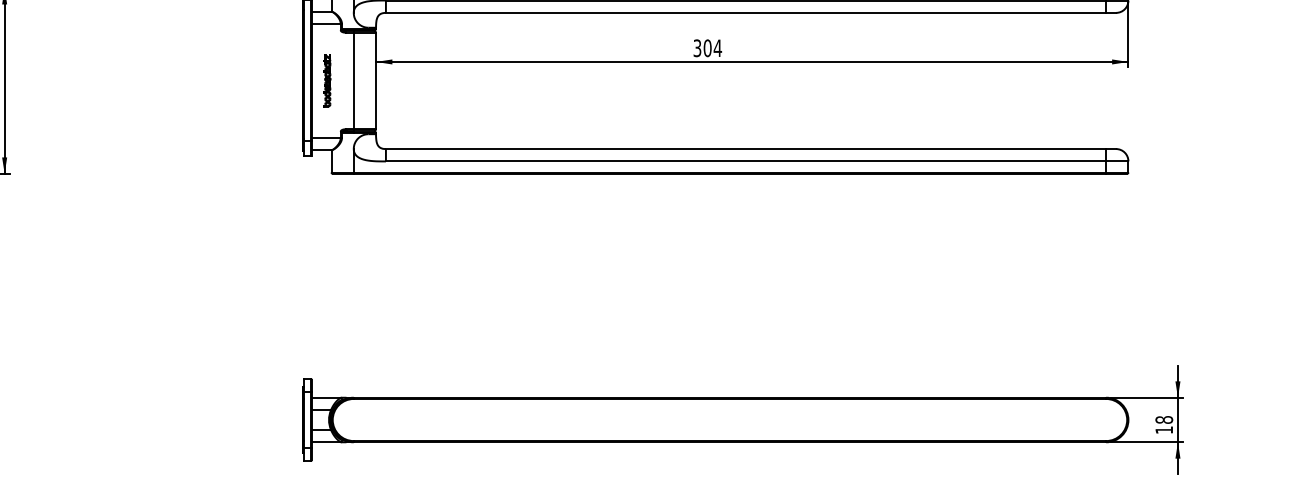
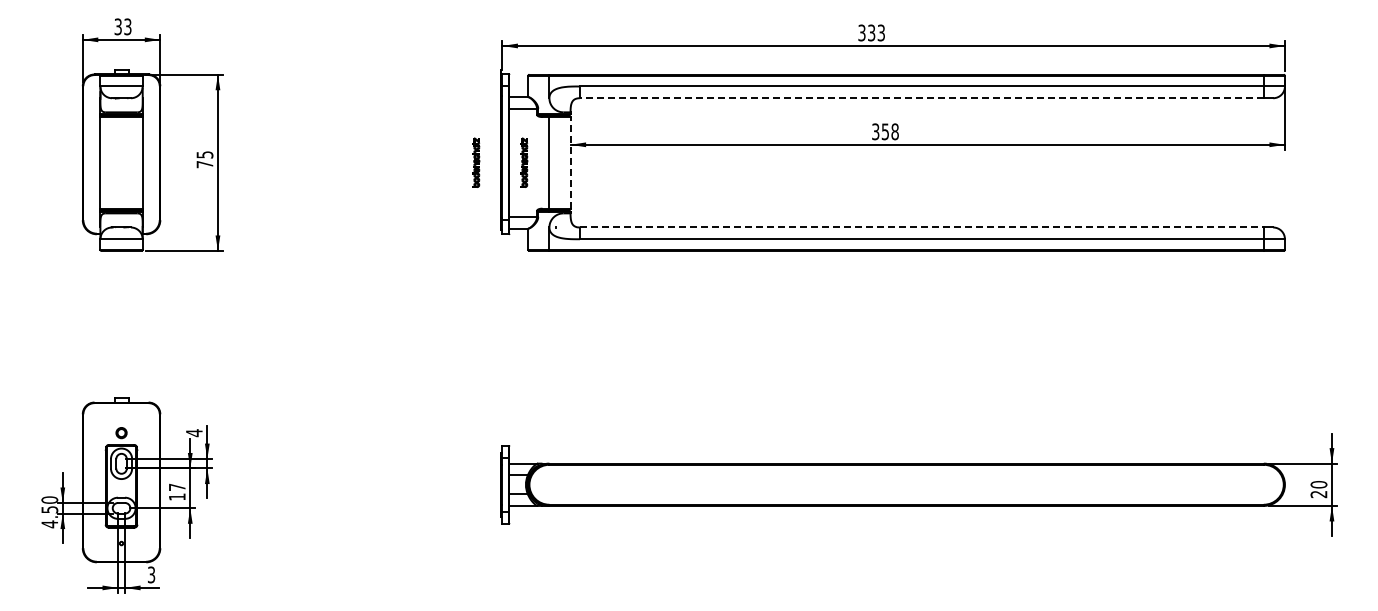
line: (745, 13) -> (921, 98), solid -> dashed
text: (712, 47) -> (890, 131), 304 -> 358
part: (276, 80) -> (476, 162), added
line: (375, 80) -> (570, 162), solid -> dashed
line: (745, 149) -> (921, 227), solid -> dashed
text: (1163, 424) -> (1318, 489), 18 -> 20

